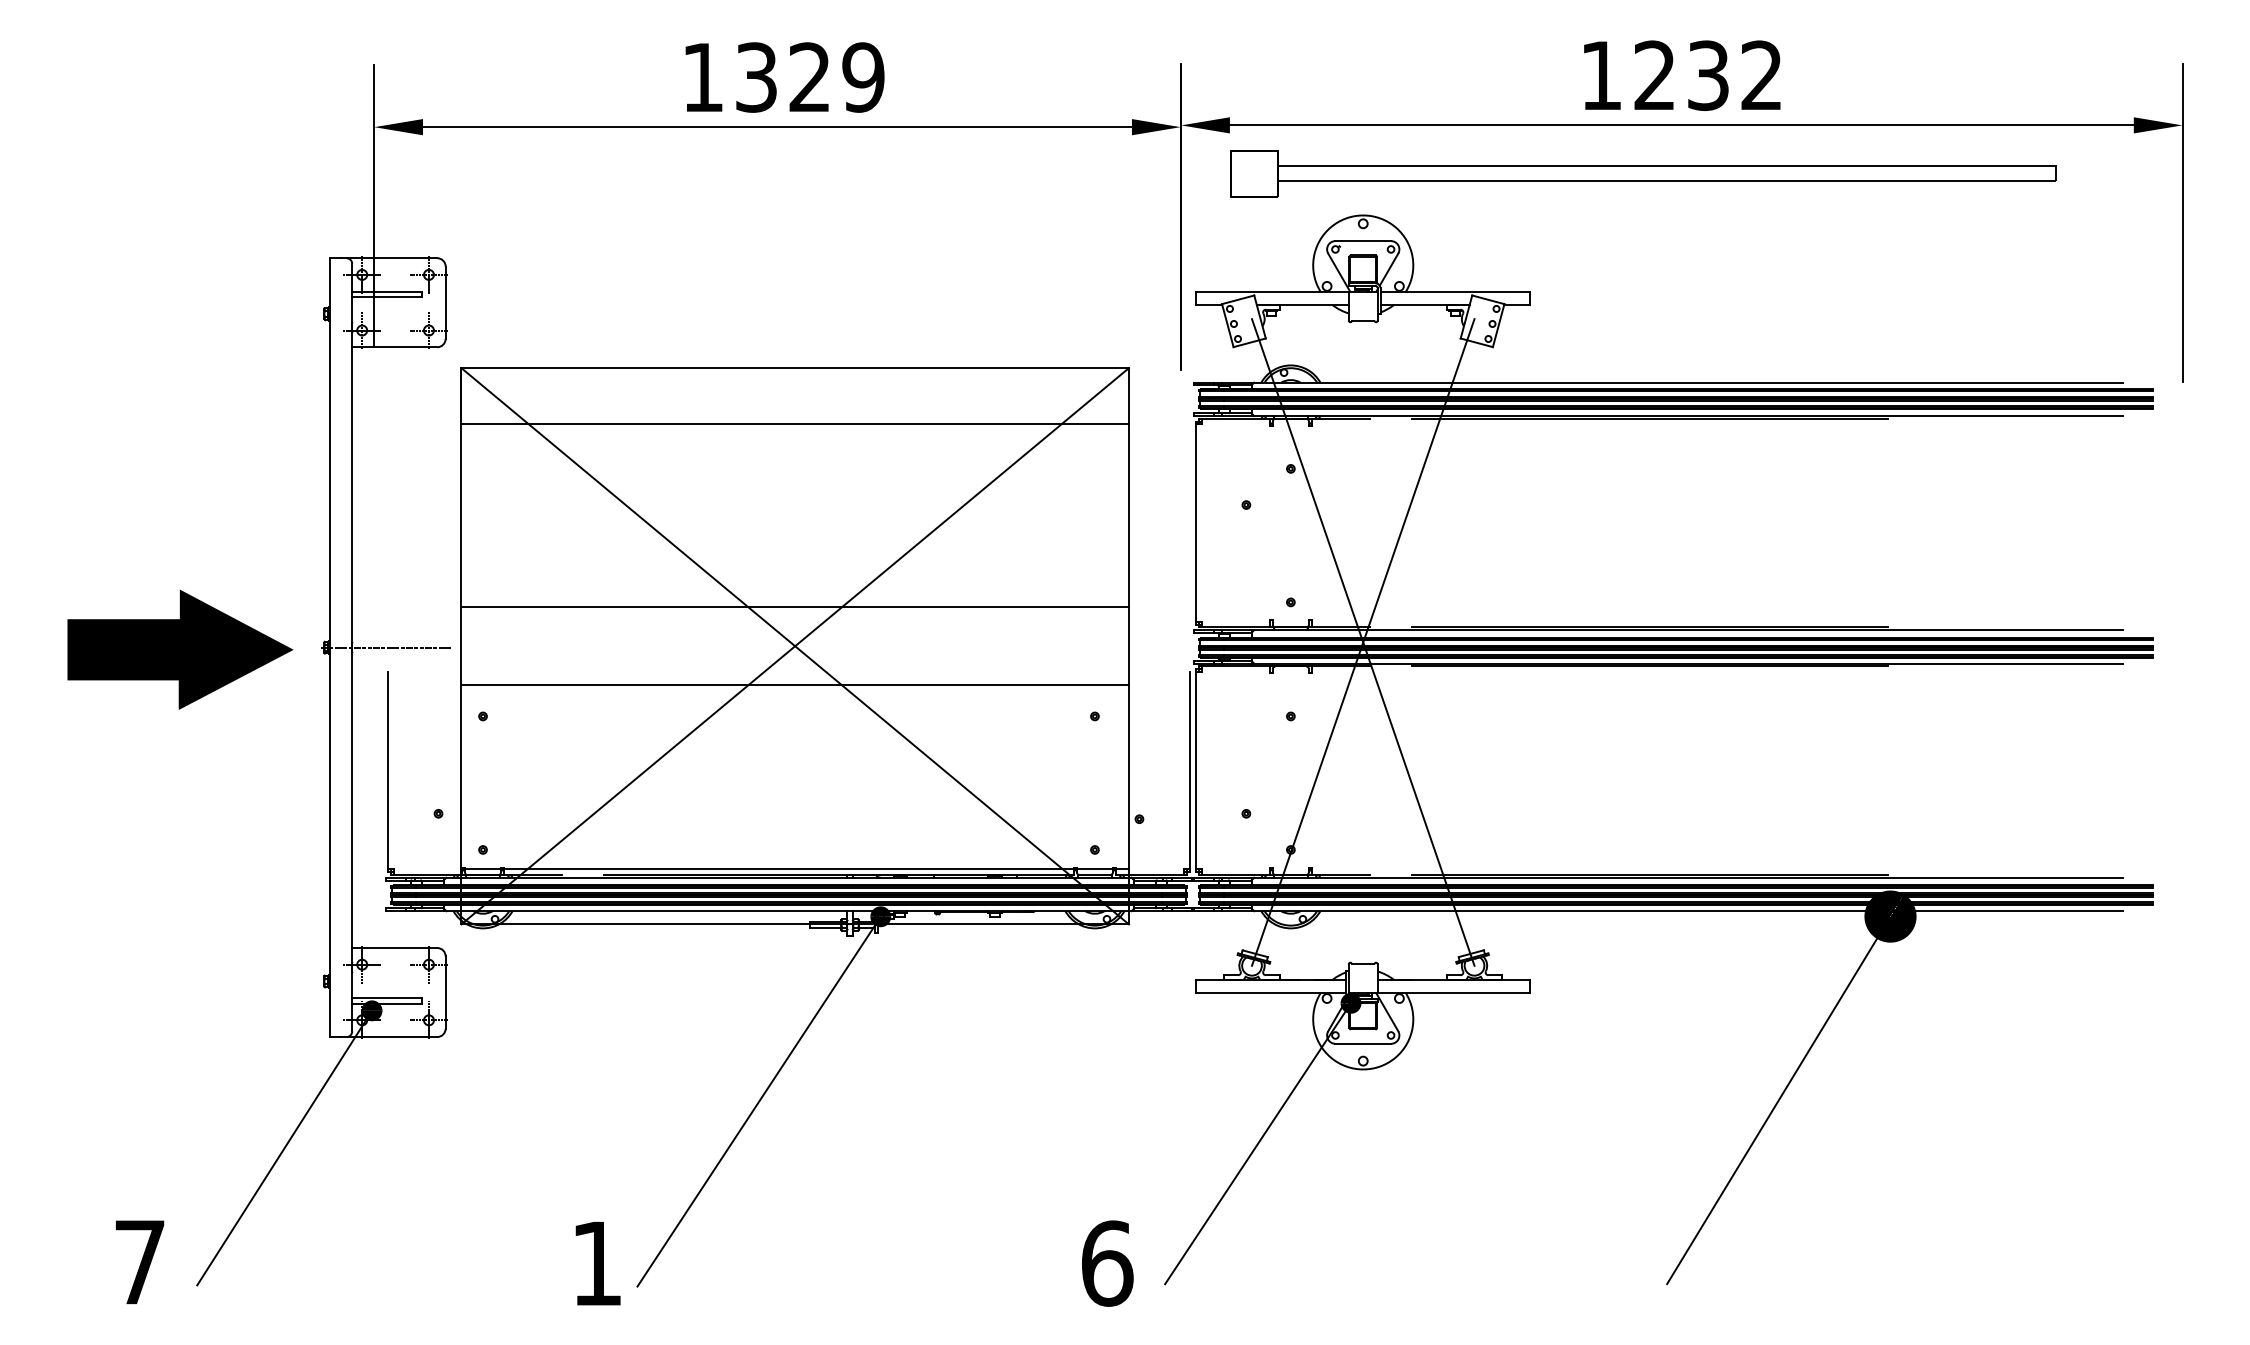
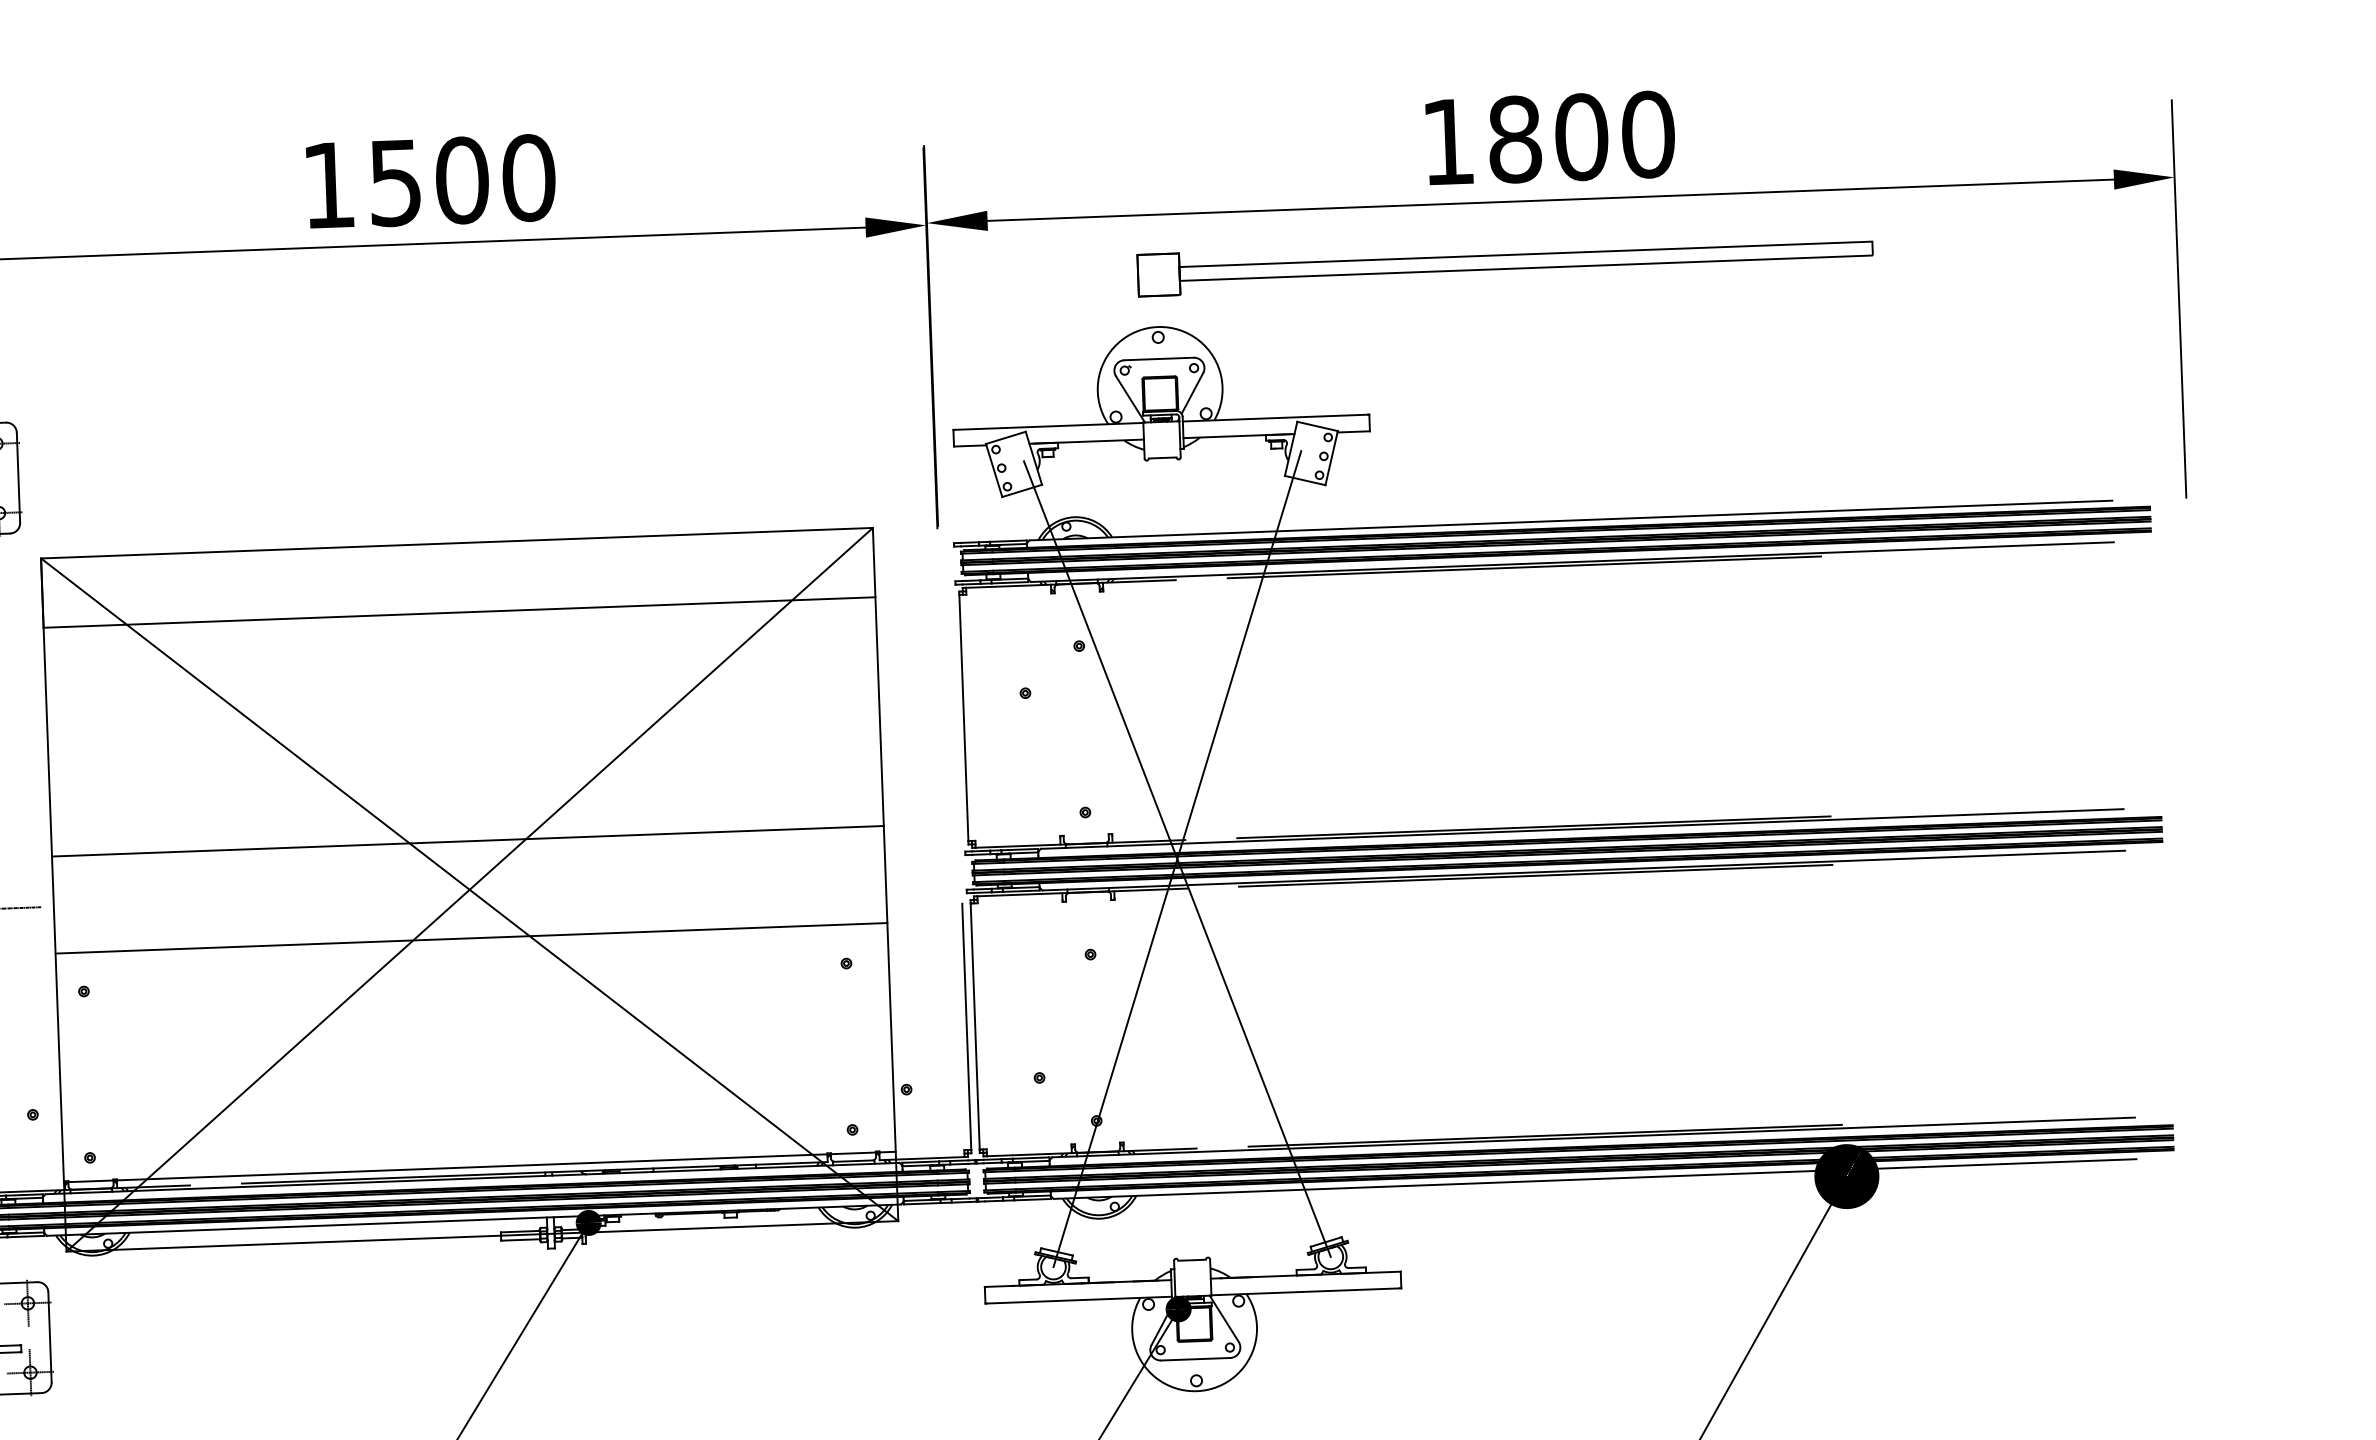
text: (1708, 75) -> (1581, 136), 1232 -> 1800
text: (810, 77) -> (462, 180), 1329 -> 1500
part: (1643, 173) -> (1505, 261), size x0.71

